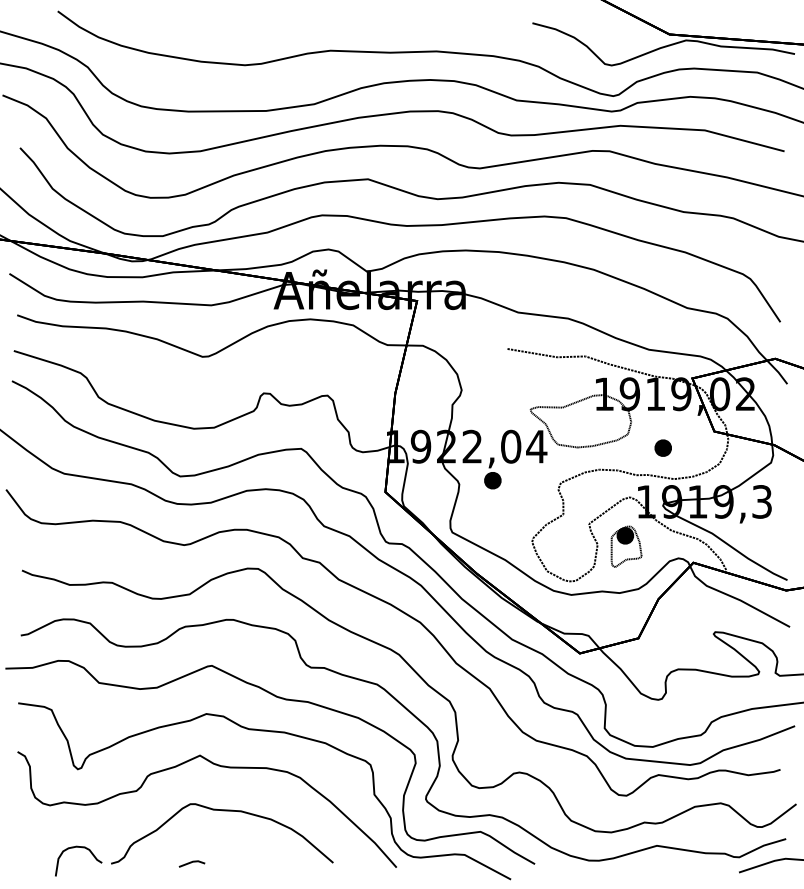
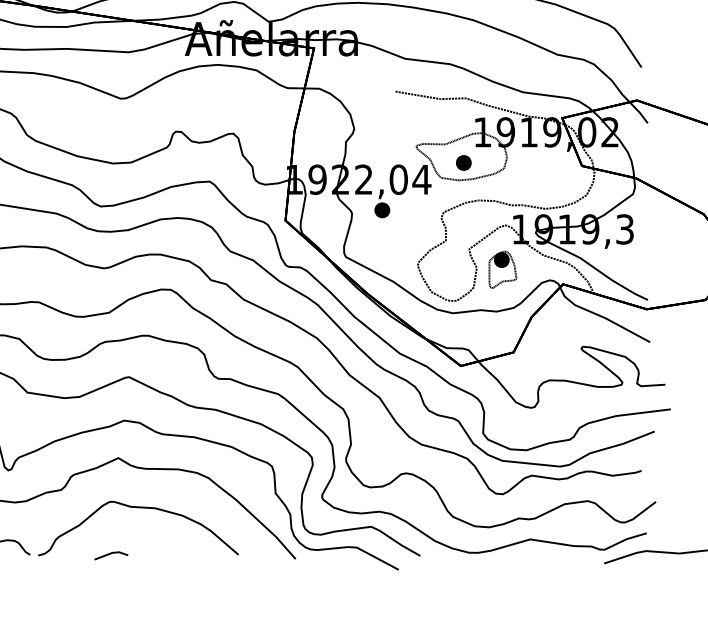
part: (662, 447) -> (463, 162), moved
part: (191, 863) -> (110, 555), size x1.43

